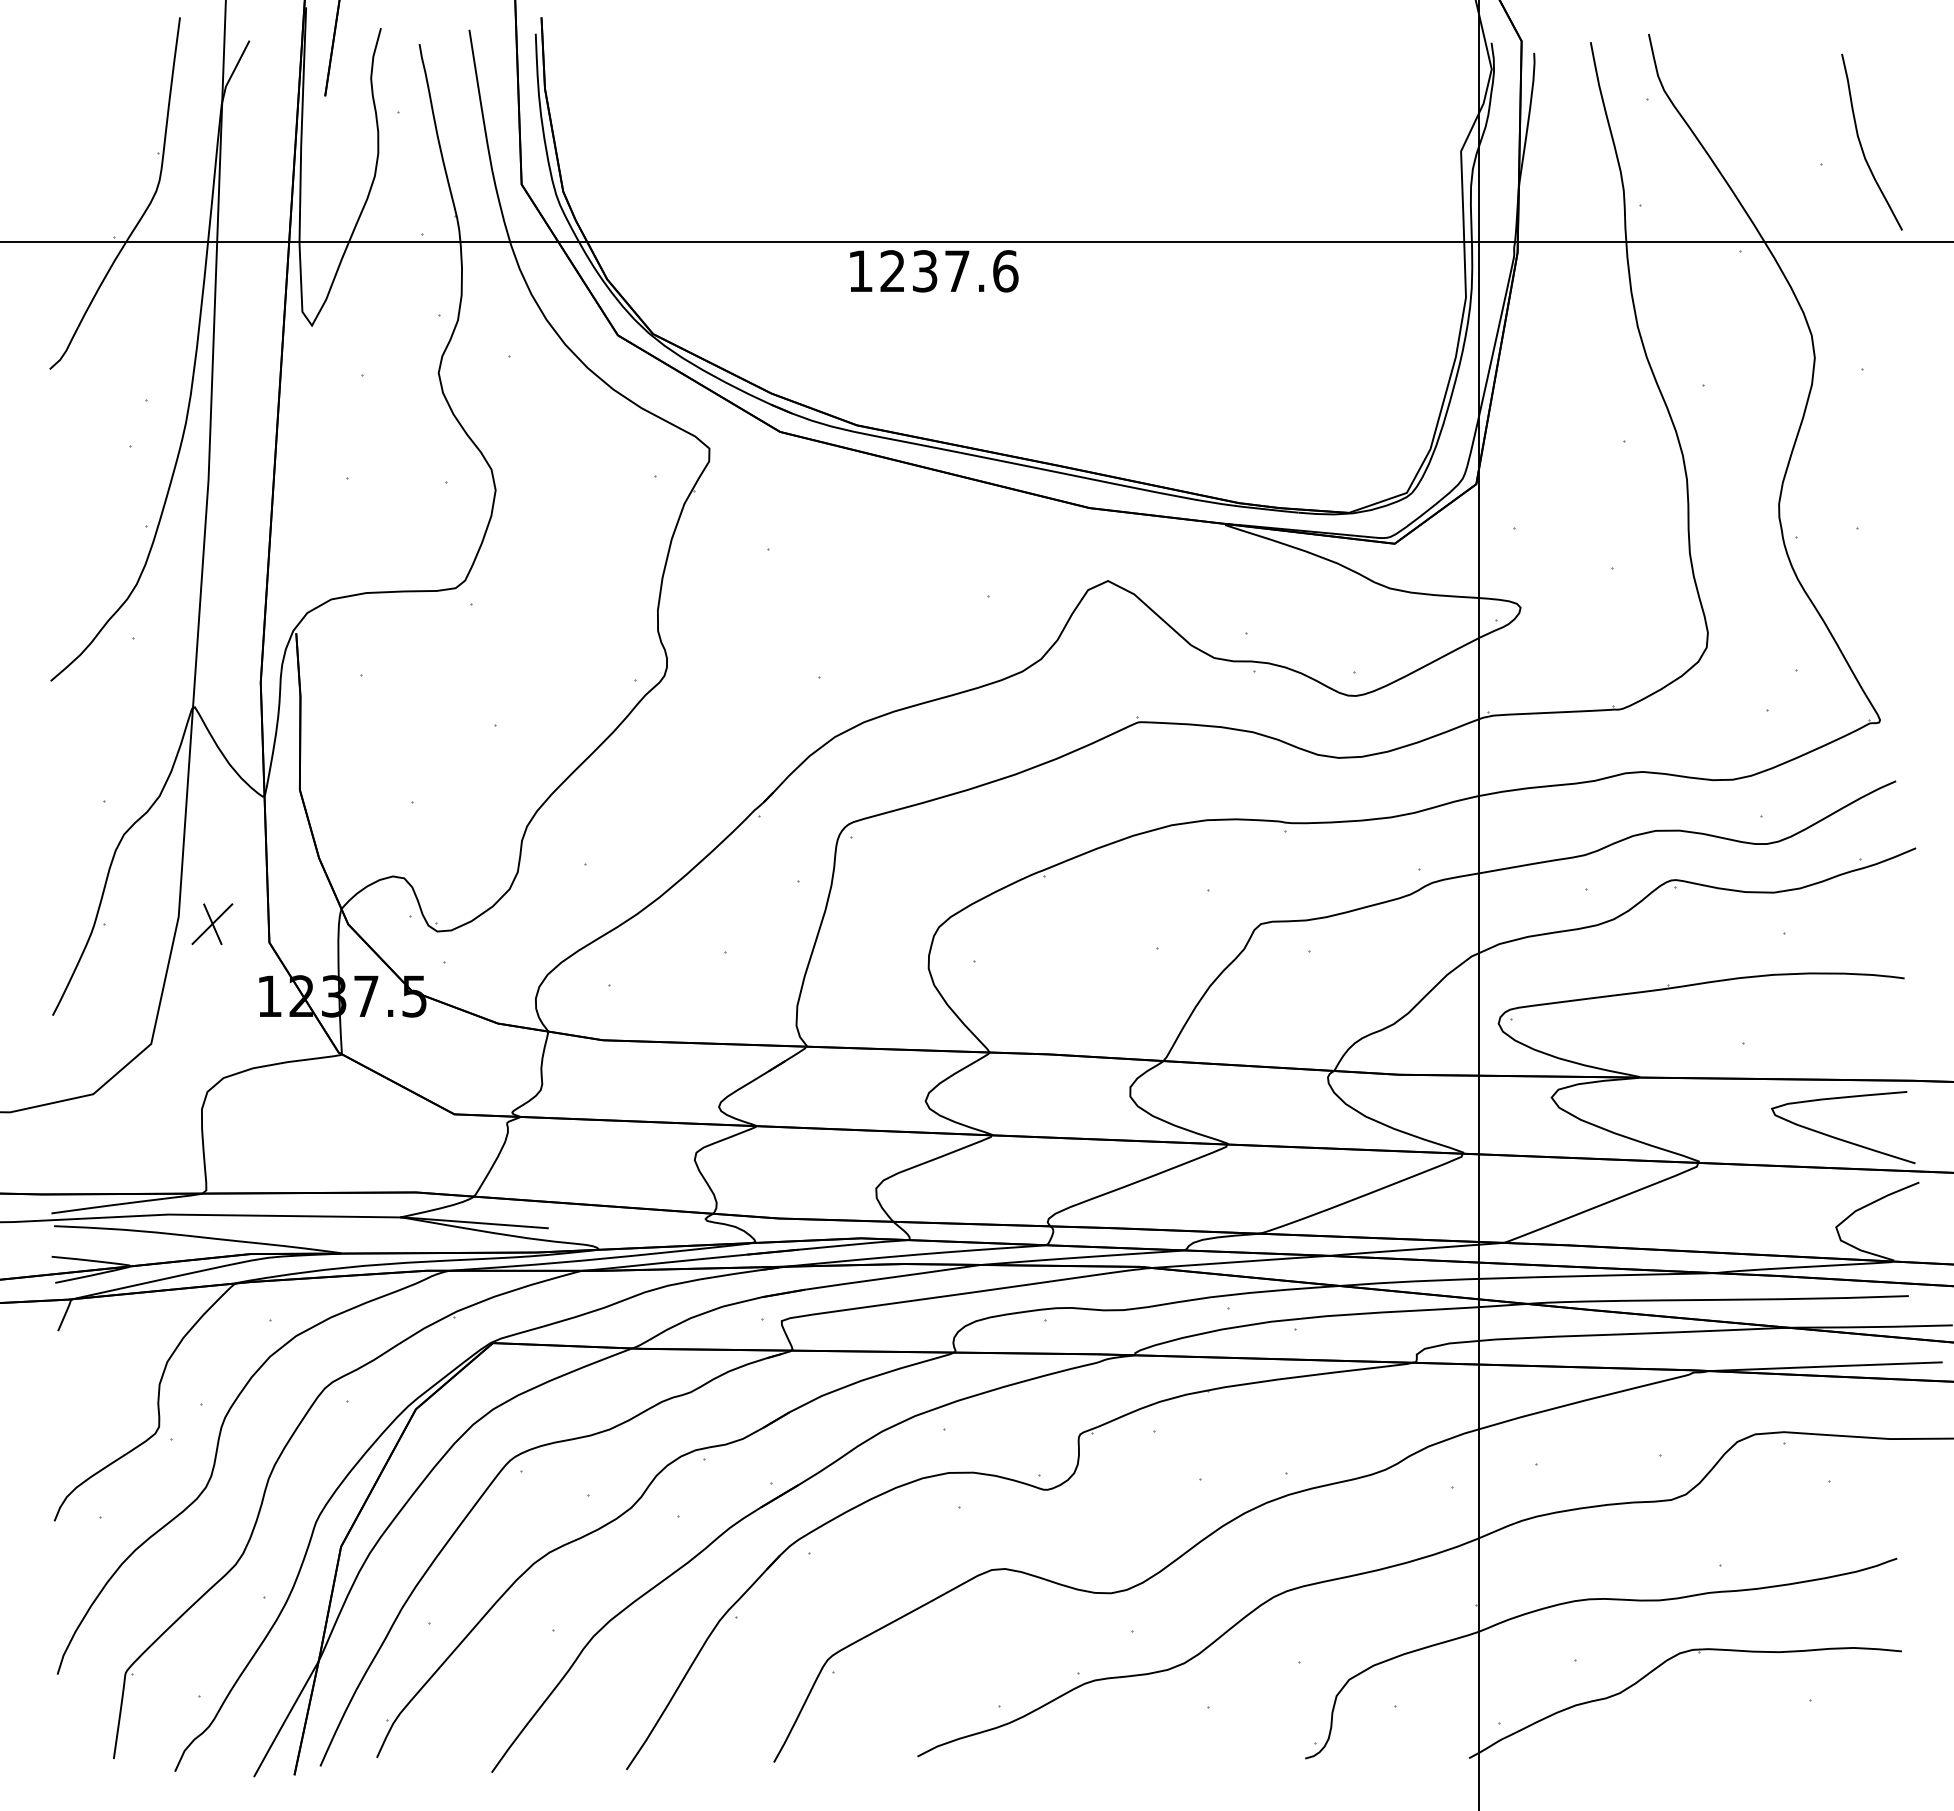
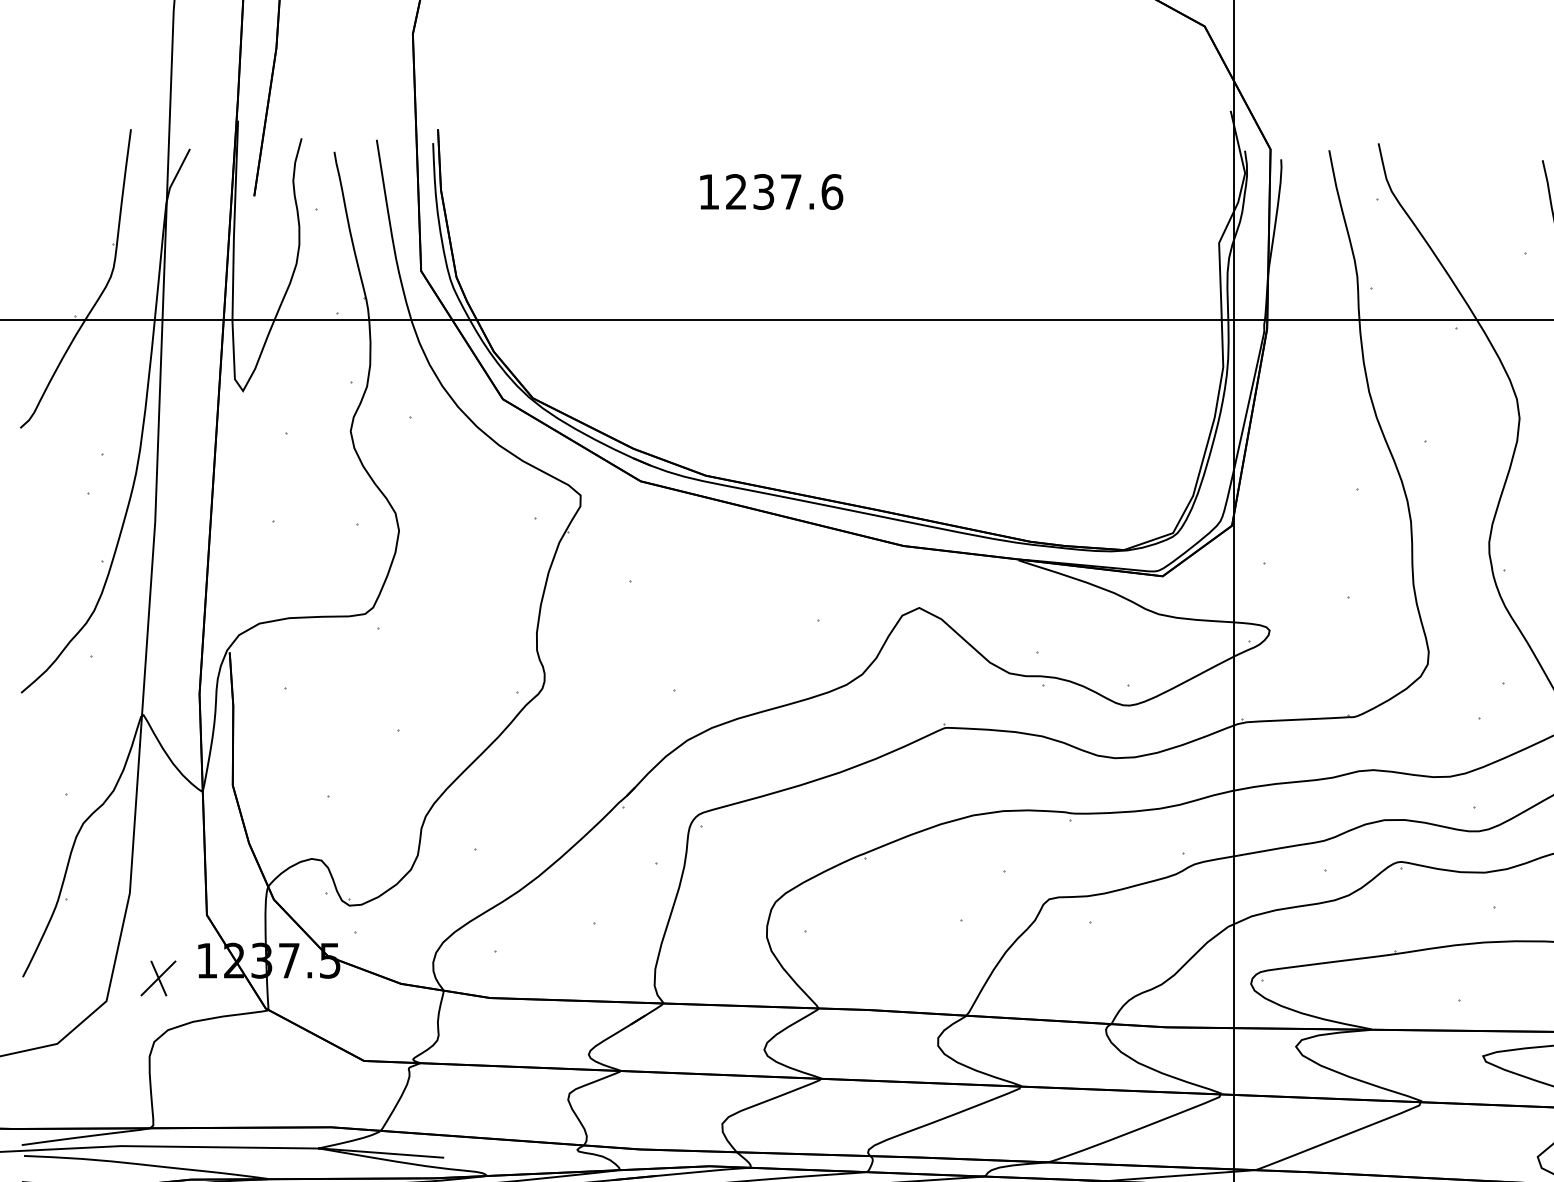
text: (934, 271) -> (771, 192), moved
part: (212, 924) -> (158, 978), moved

